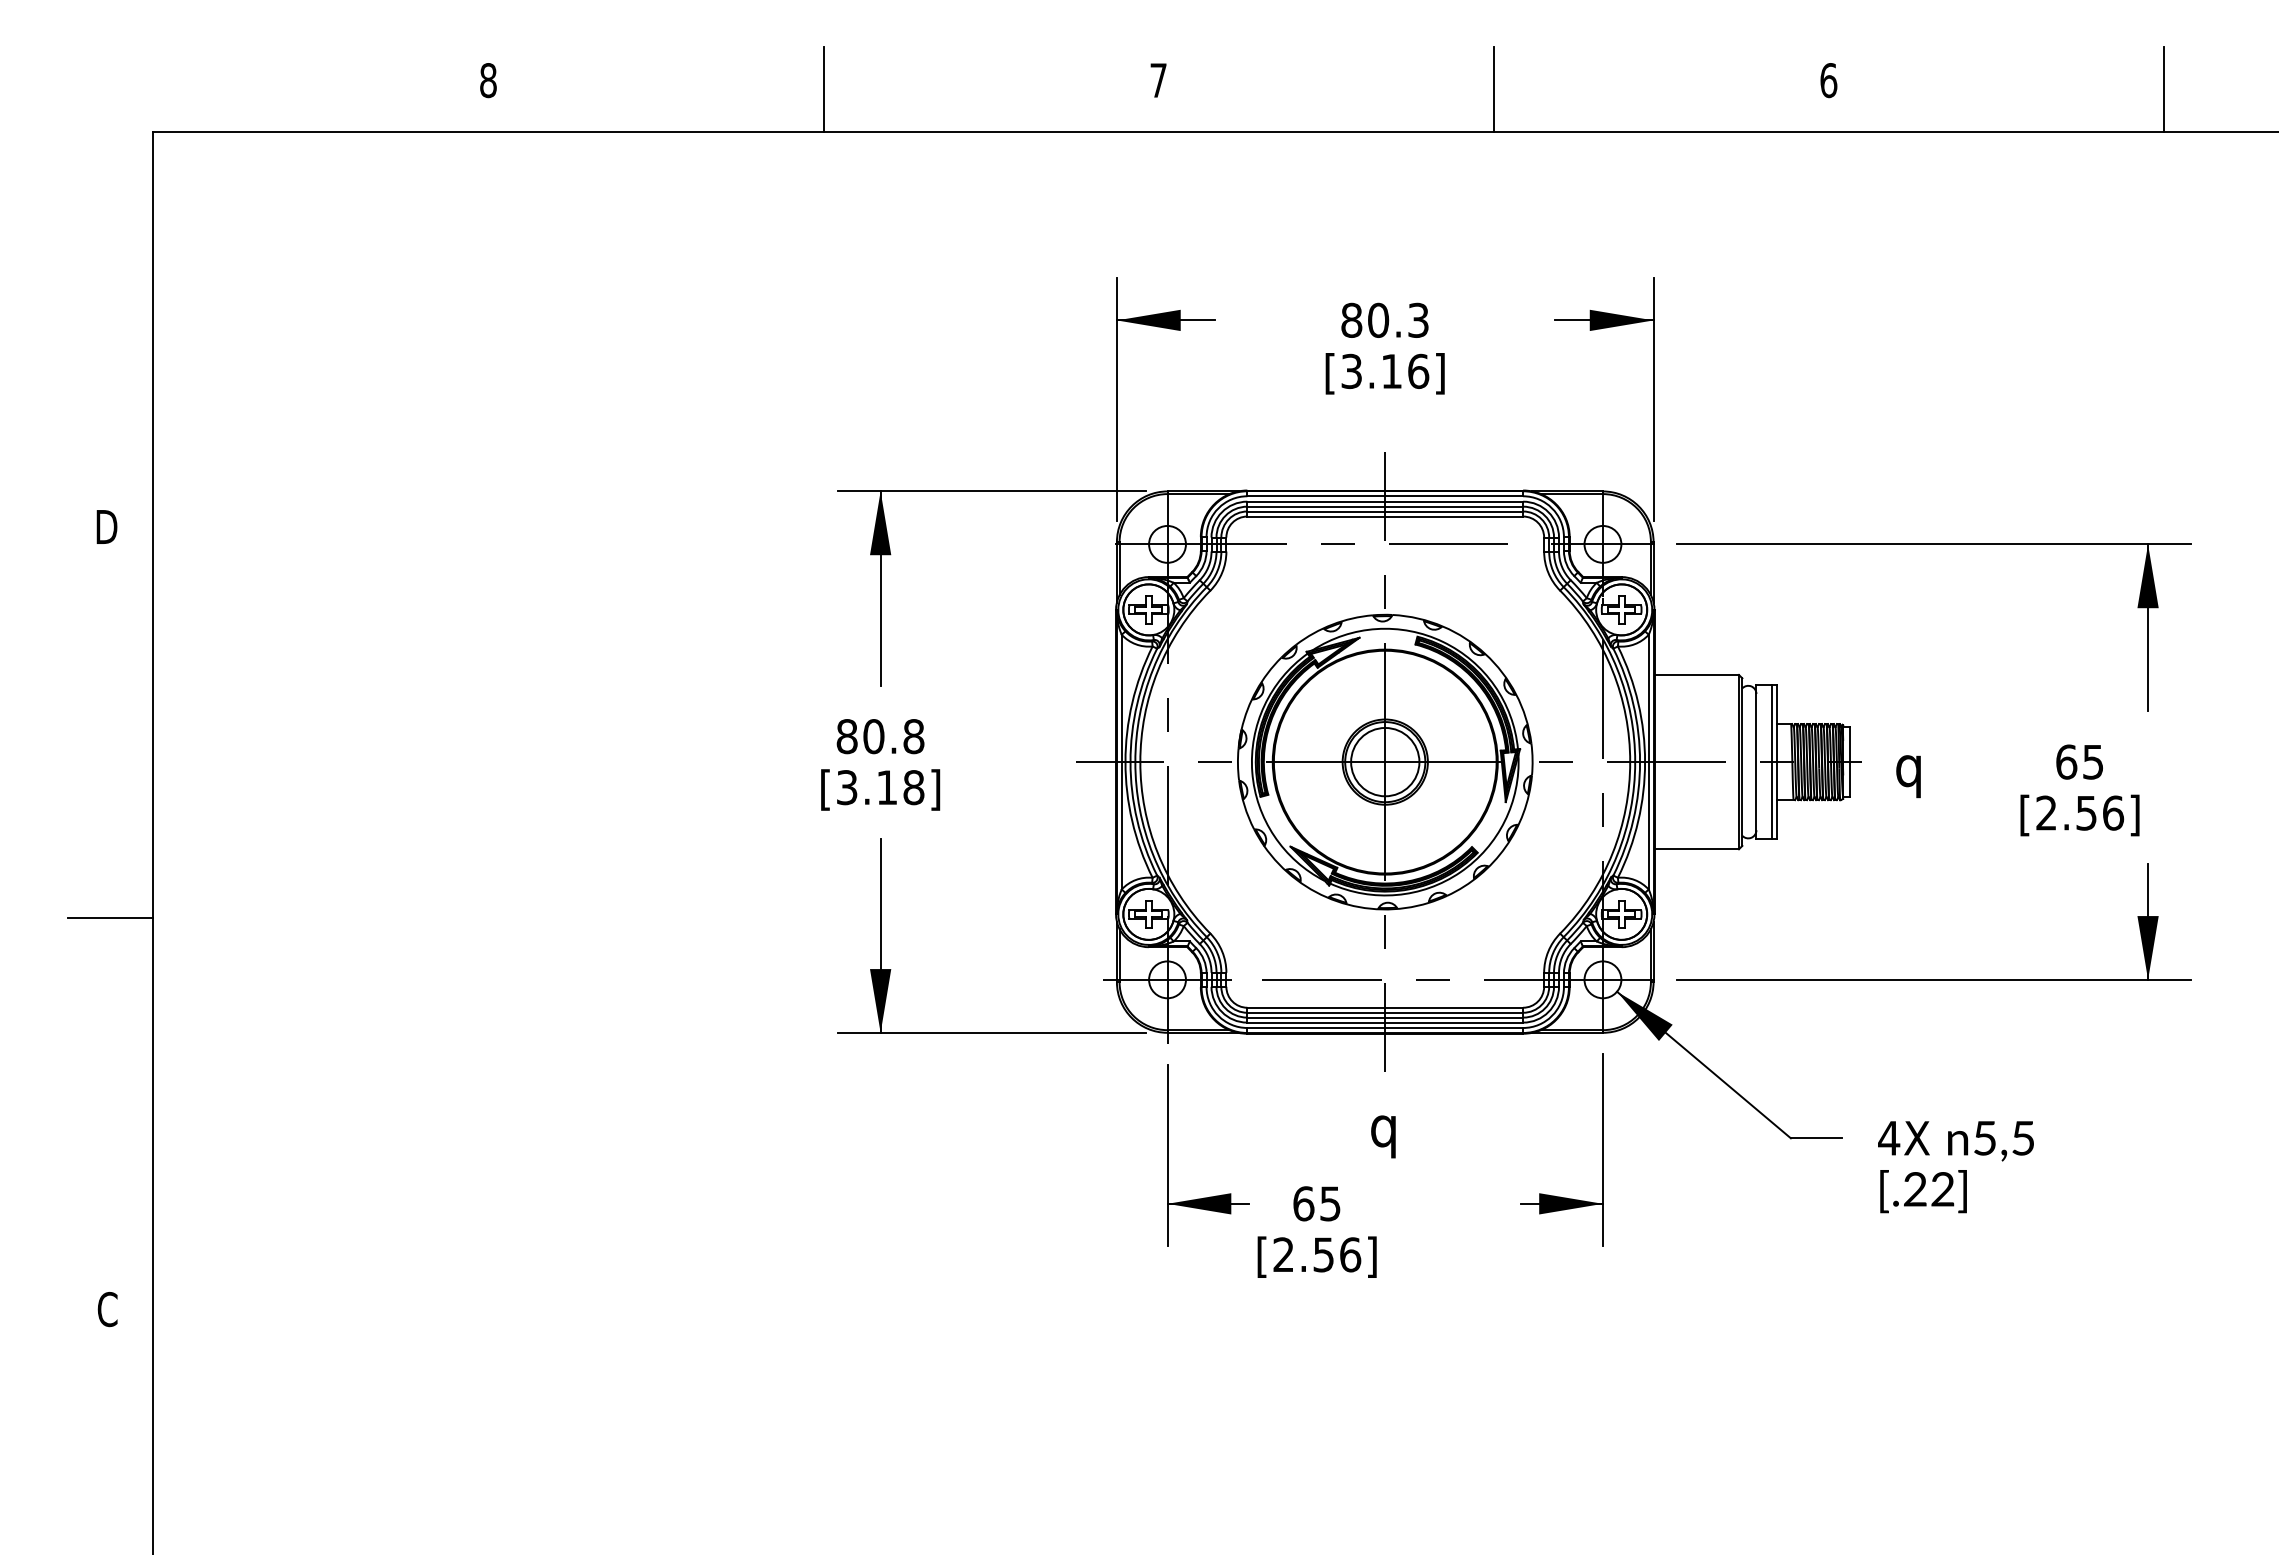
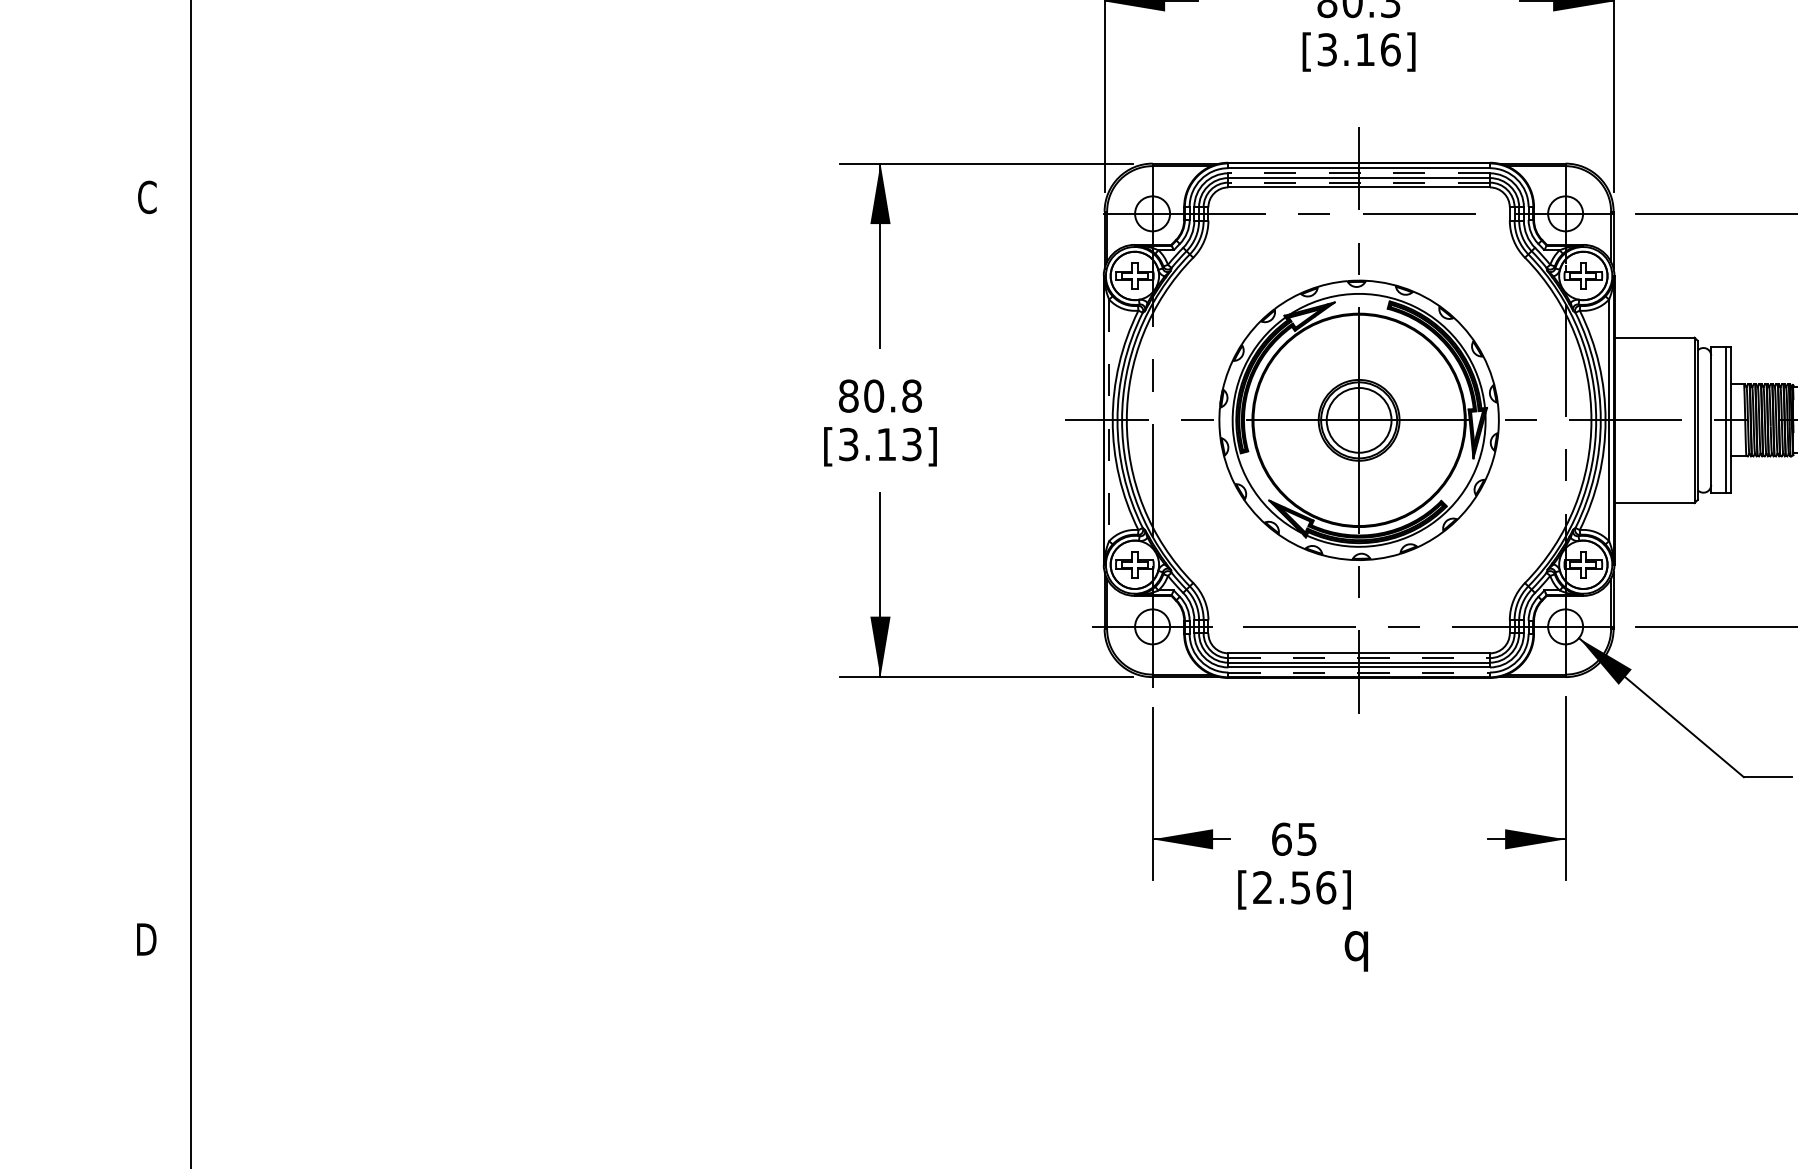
line: (1385, 501) -> (1359, 173), solid -> dashed
line: (1385, 511) -> (1359, 182), solid -> dashed
text: (106, 526) -> (146, 196), D -> C
line: (1121, 762) -> (1108, 420), solid -> dashed
text: (913, 787) -> (911, 444), [3.18] -> [3.13]
line: (110, 918) -> (150, 568), removed
line: (1385, 1012) -> (1359, 657), solid -> dashed
line: (1385, 1027) -> (1359, 672), solid -> dashed
text: (1383, 1136) -> (1356, 950), moved
text: (106, 1309) -> (146, 939), C -> D

